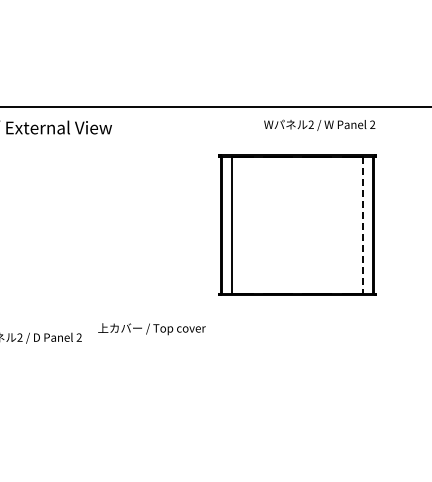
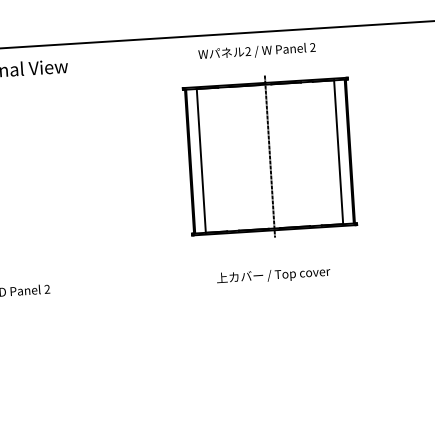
text: (319, 124) -> (256, 50), moved
line: (297, 225) -> (269, 156), added
line: (362, 225) -> (338, 152), dashed -> solid
text: (151, 329) -> (273, 276), moved

